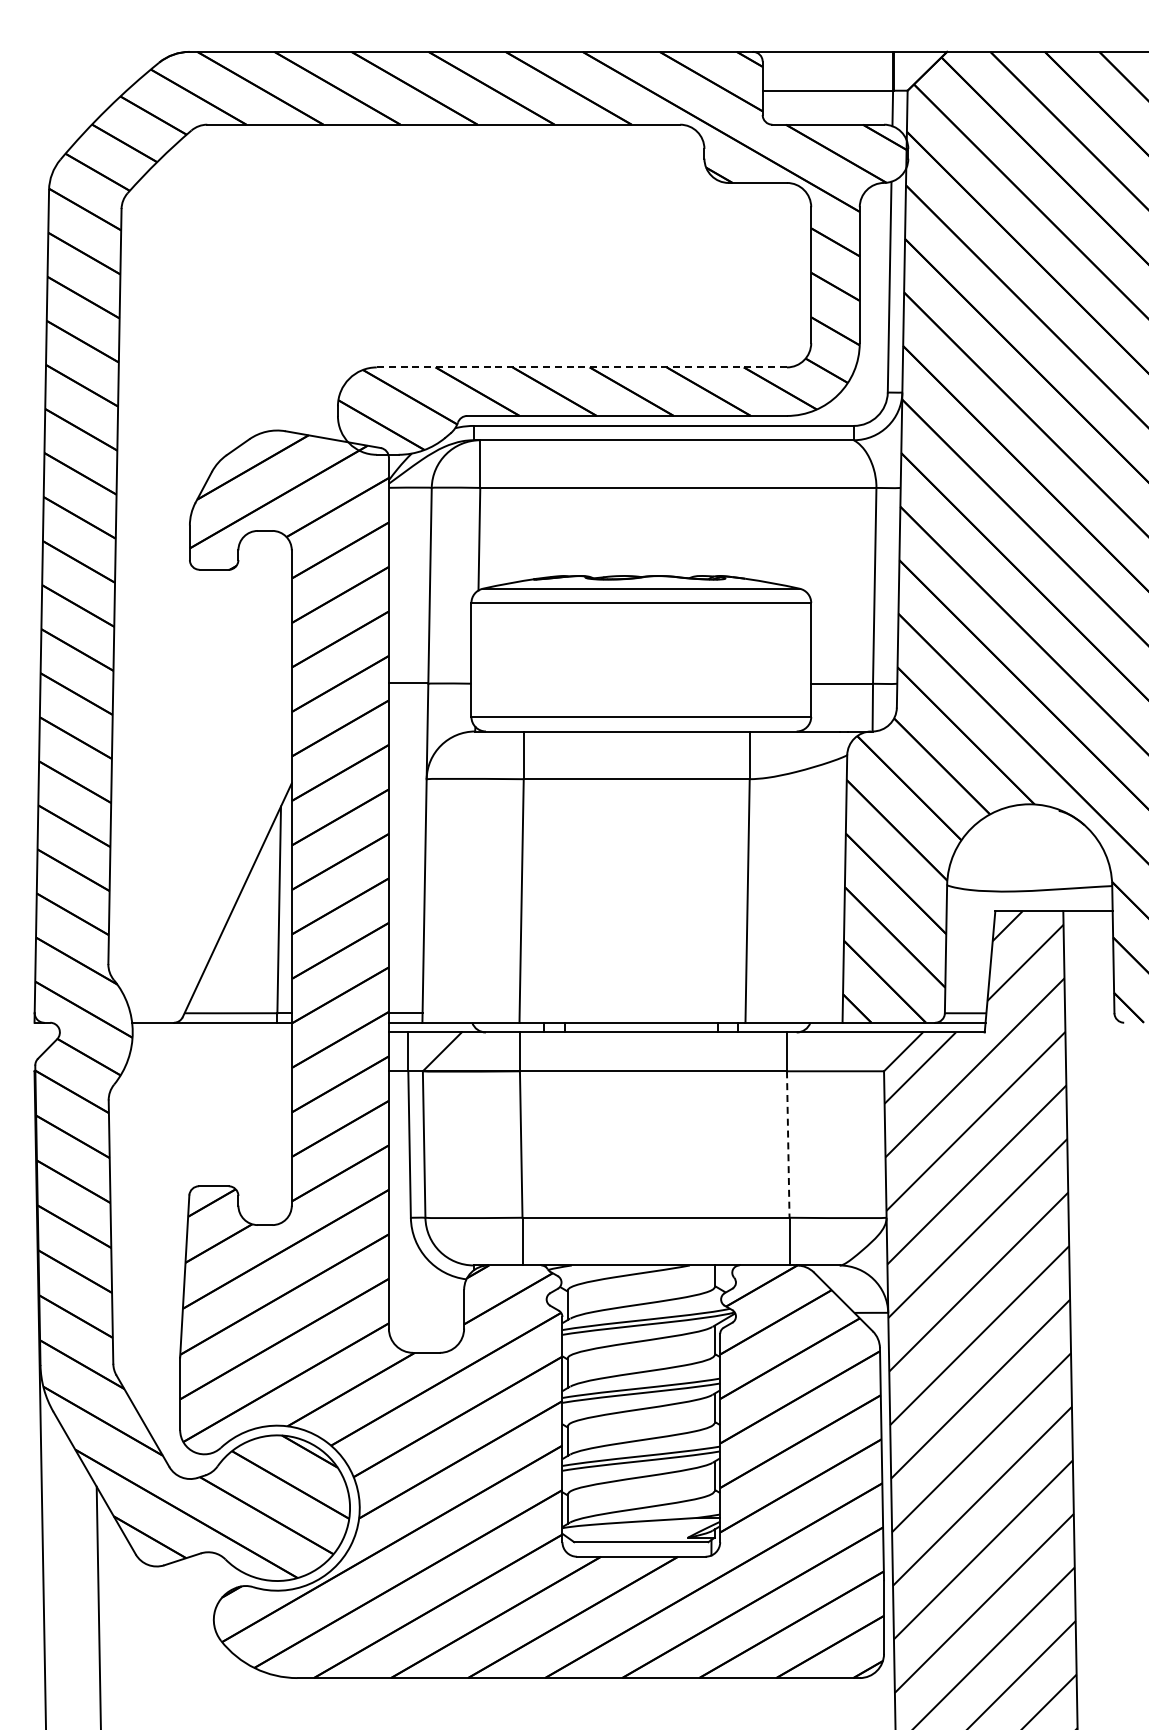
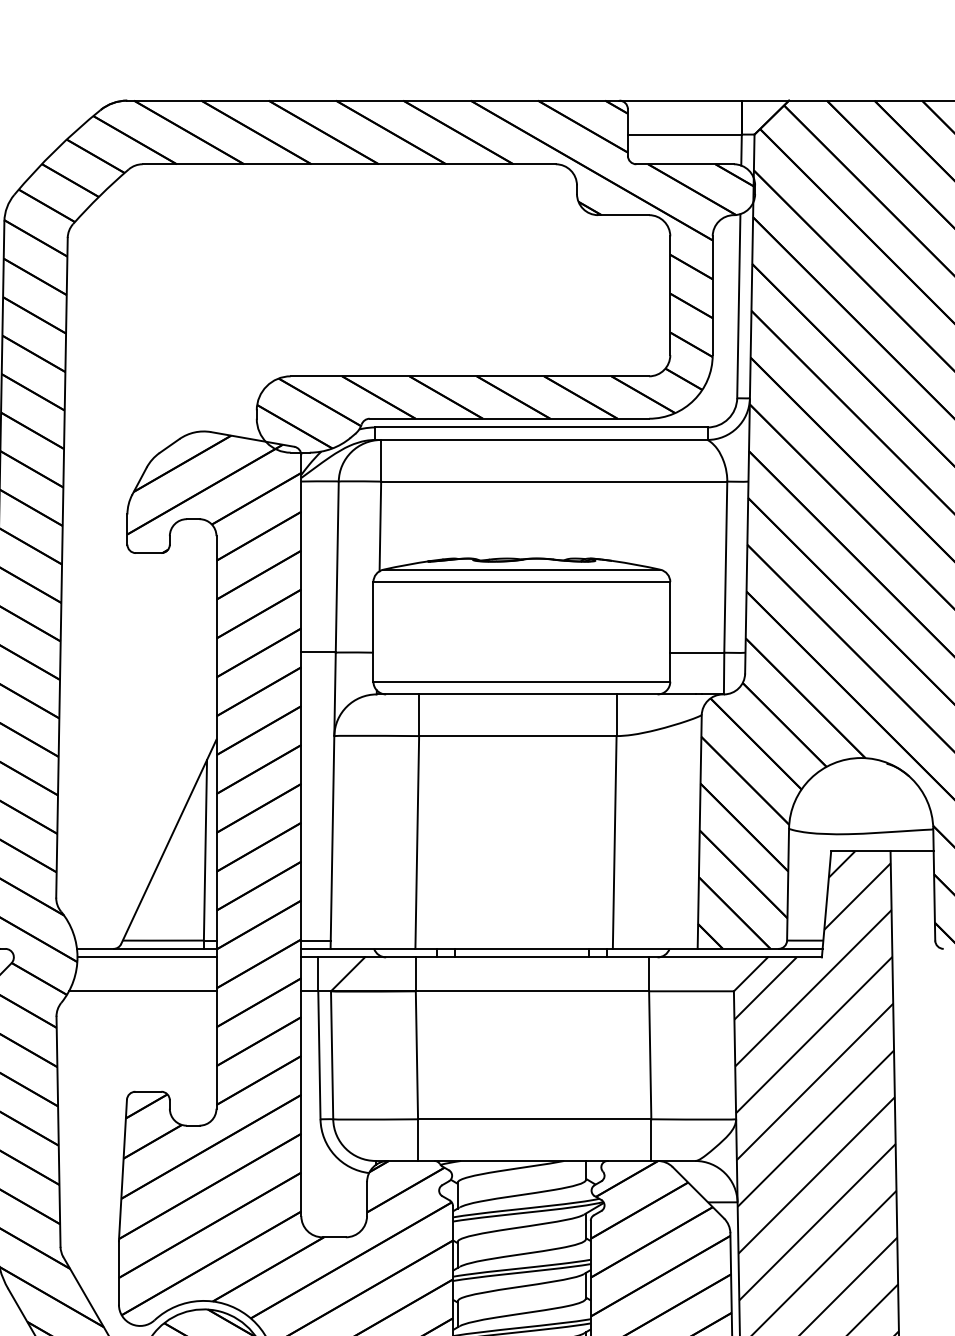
line: (581, 367) -> (469, 376), dashed -> solid
line: (211, 1032) -> (146, 957), added
line: (207, 1071) -> (142, 991), added
line: (788, 1145) -> (650, 1056), dashed -> solid

